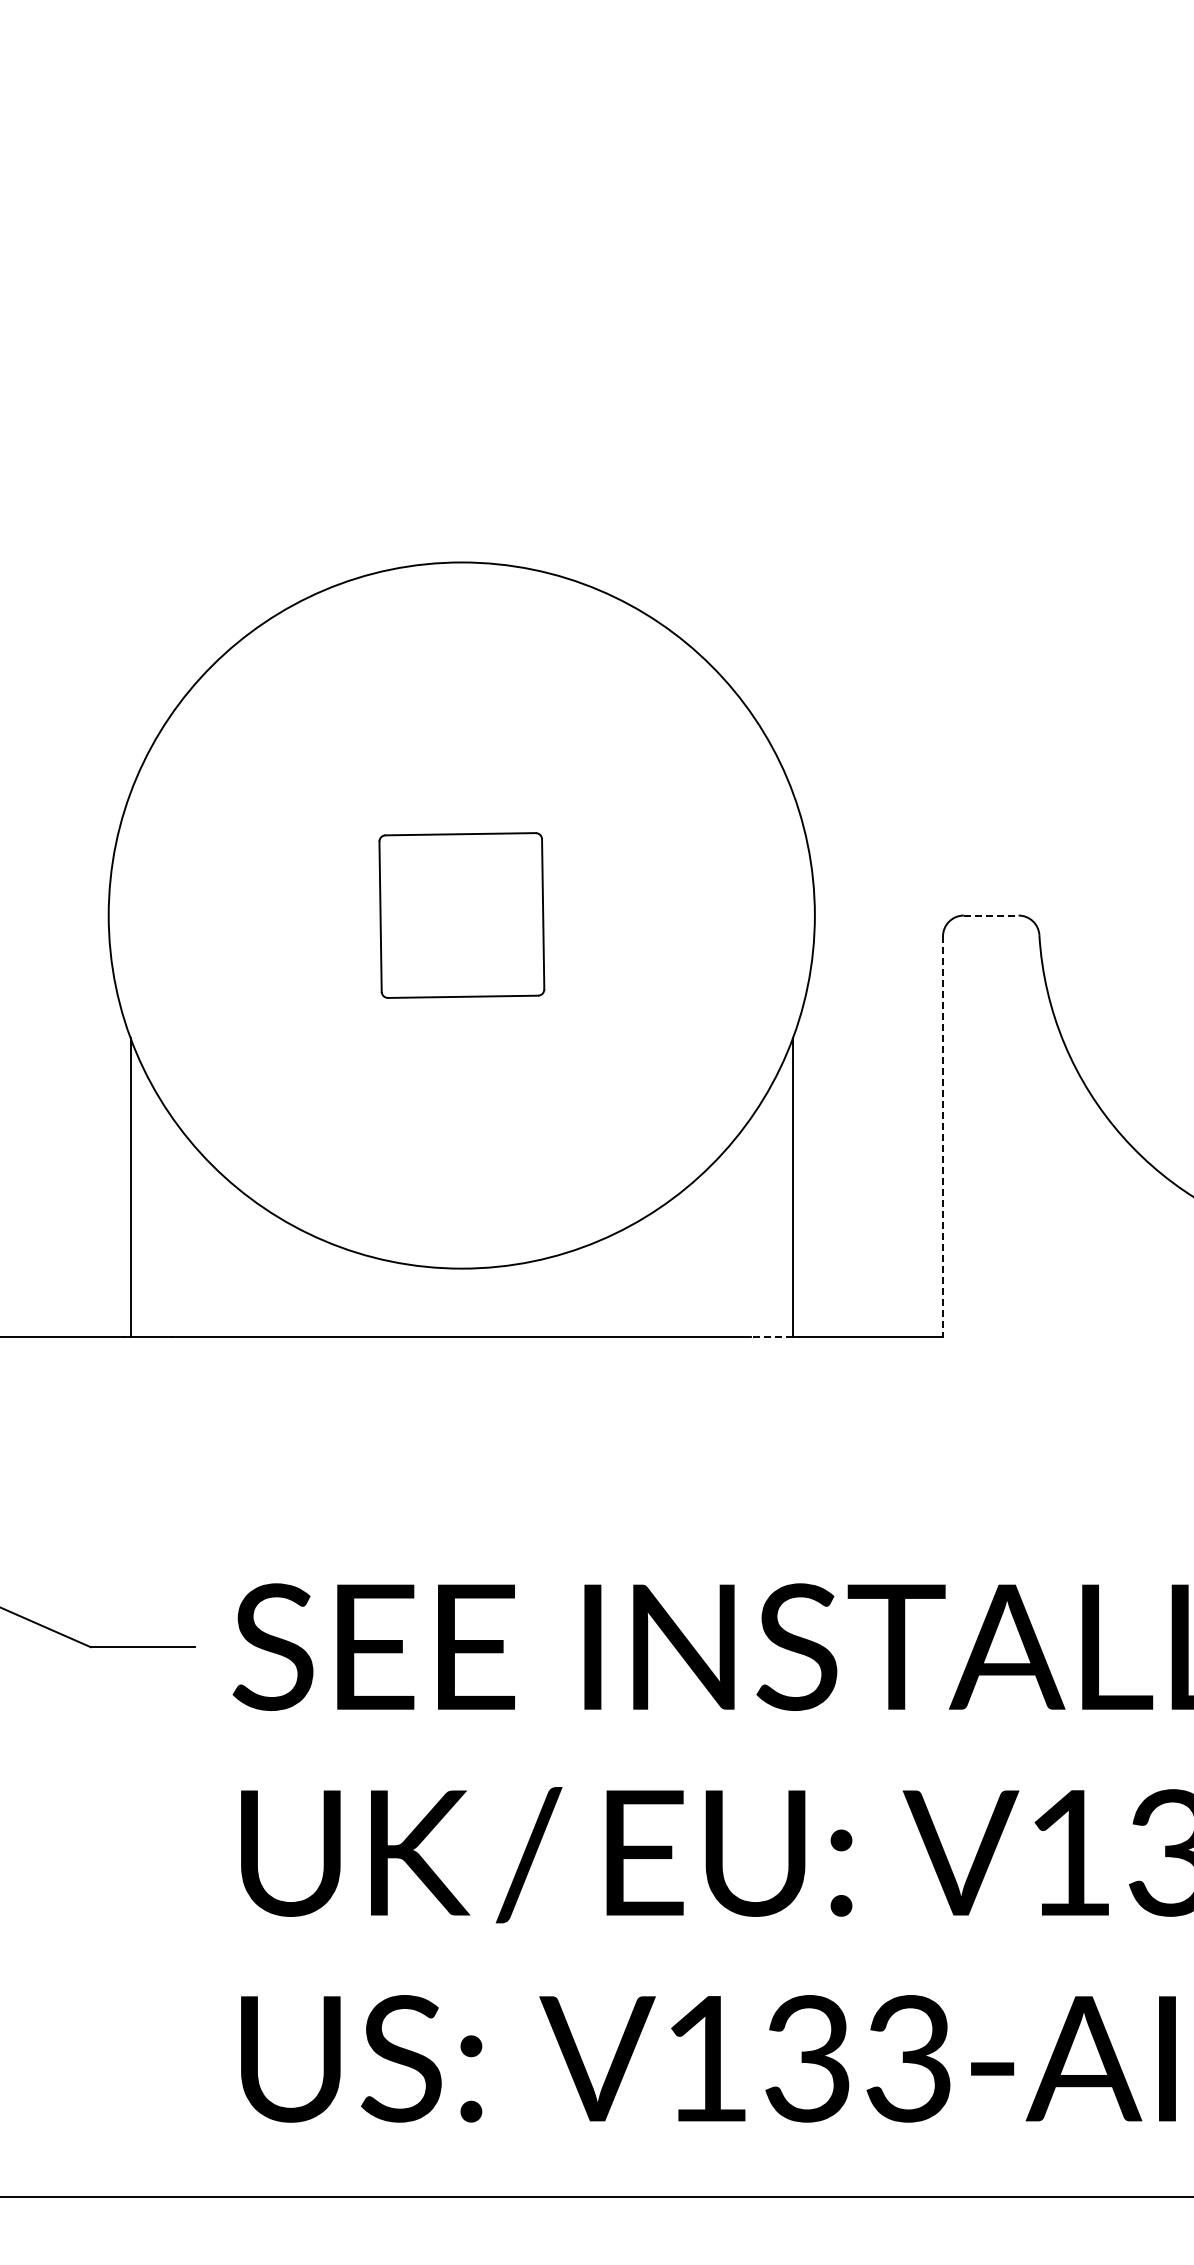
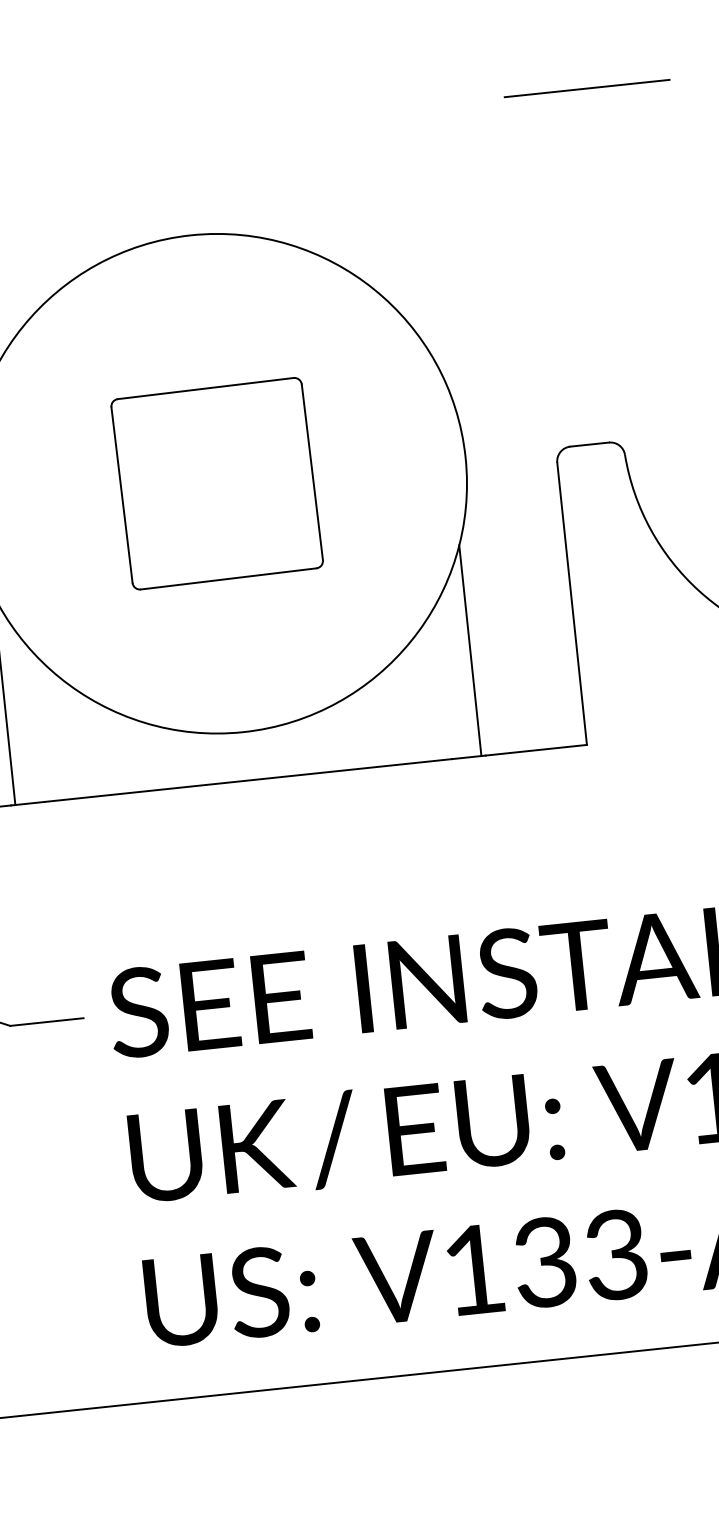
line: (1040, 414) -> (587, 88), added
part: (461, 915) -> (216, 483), size x1.67
line: (991, 915) -> (589, 444), dashed -> solid
line: (943, 1137) -> (572, 604), dashed -> solid
line: (772, 1337) -> (466, 757), dashed -> solid

